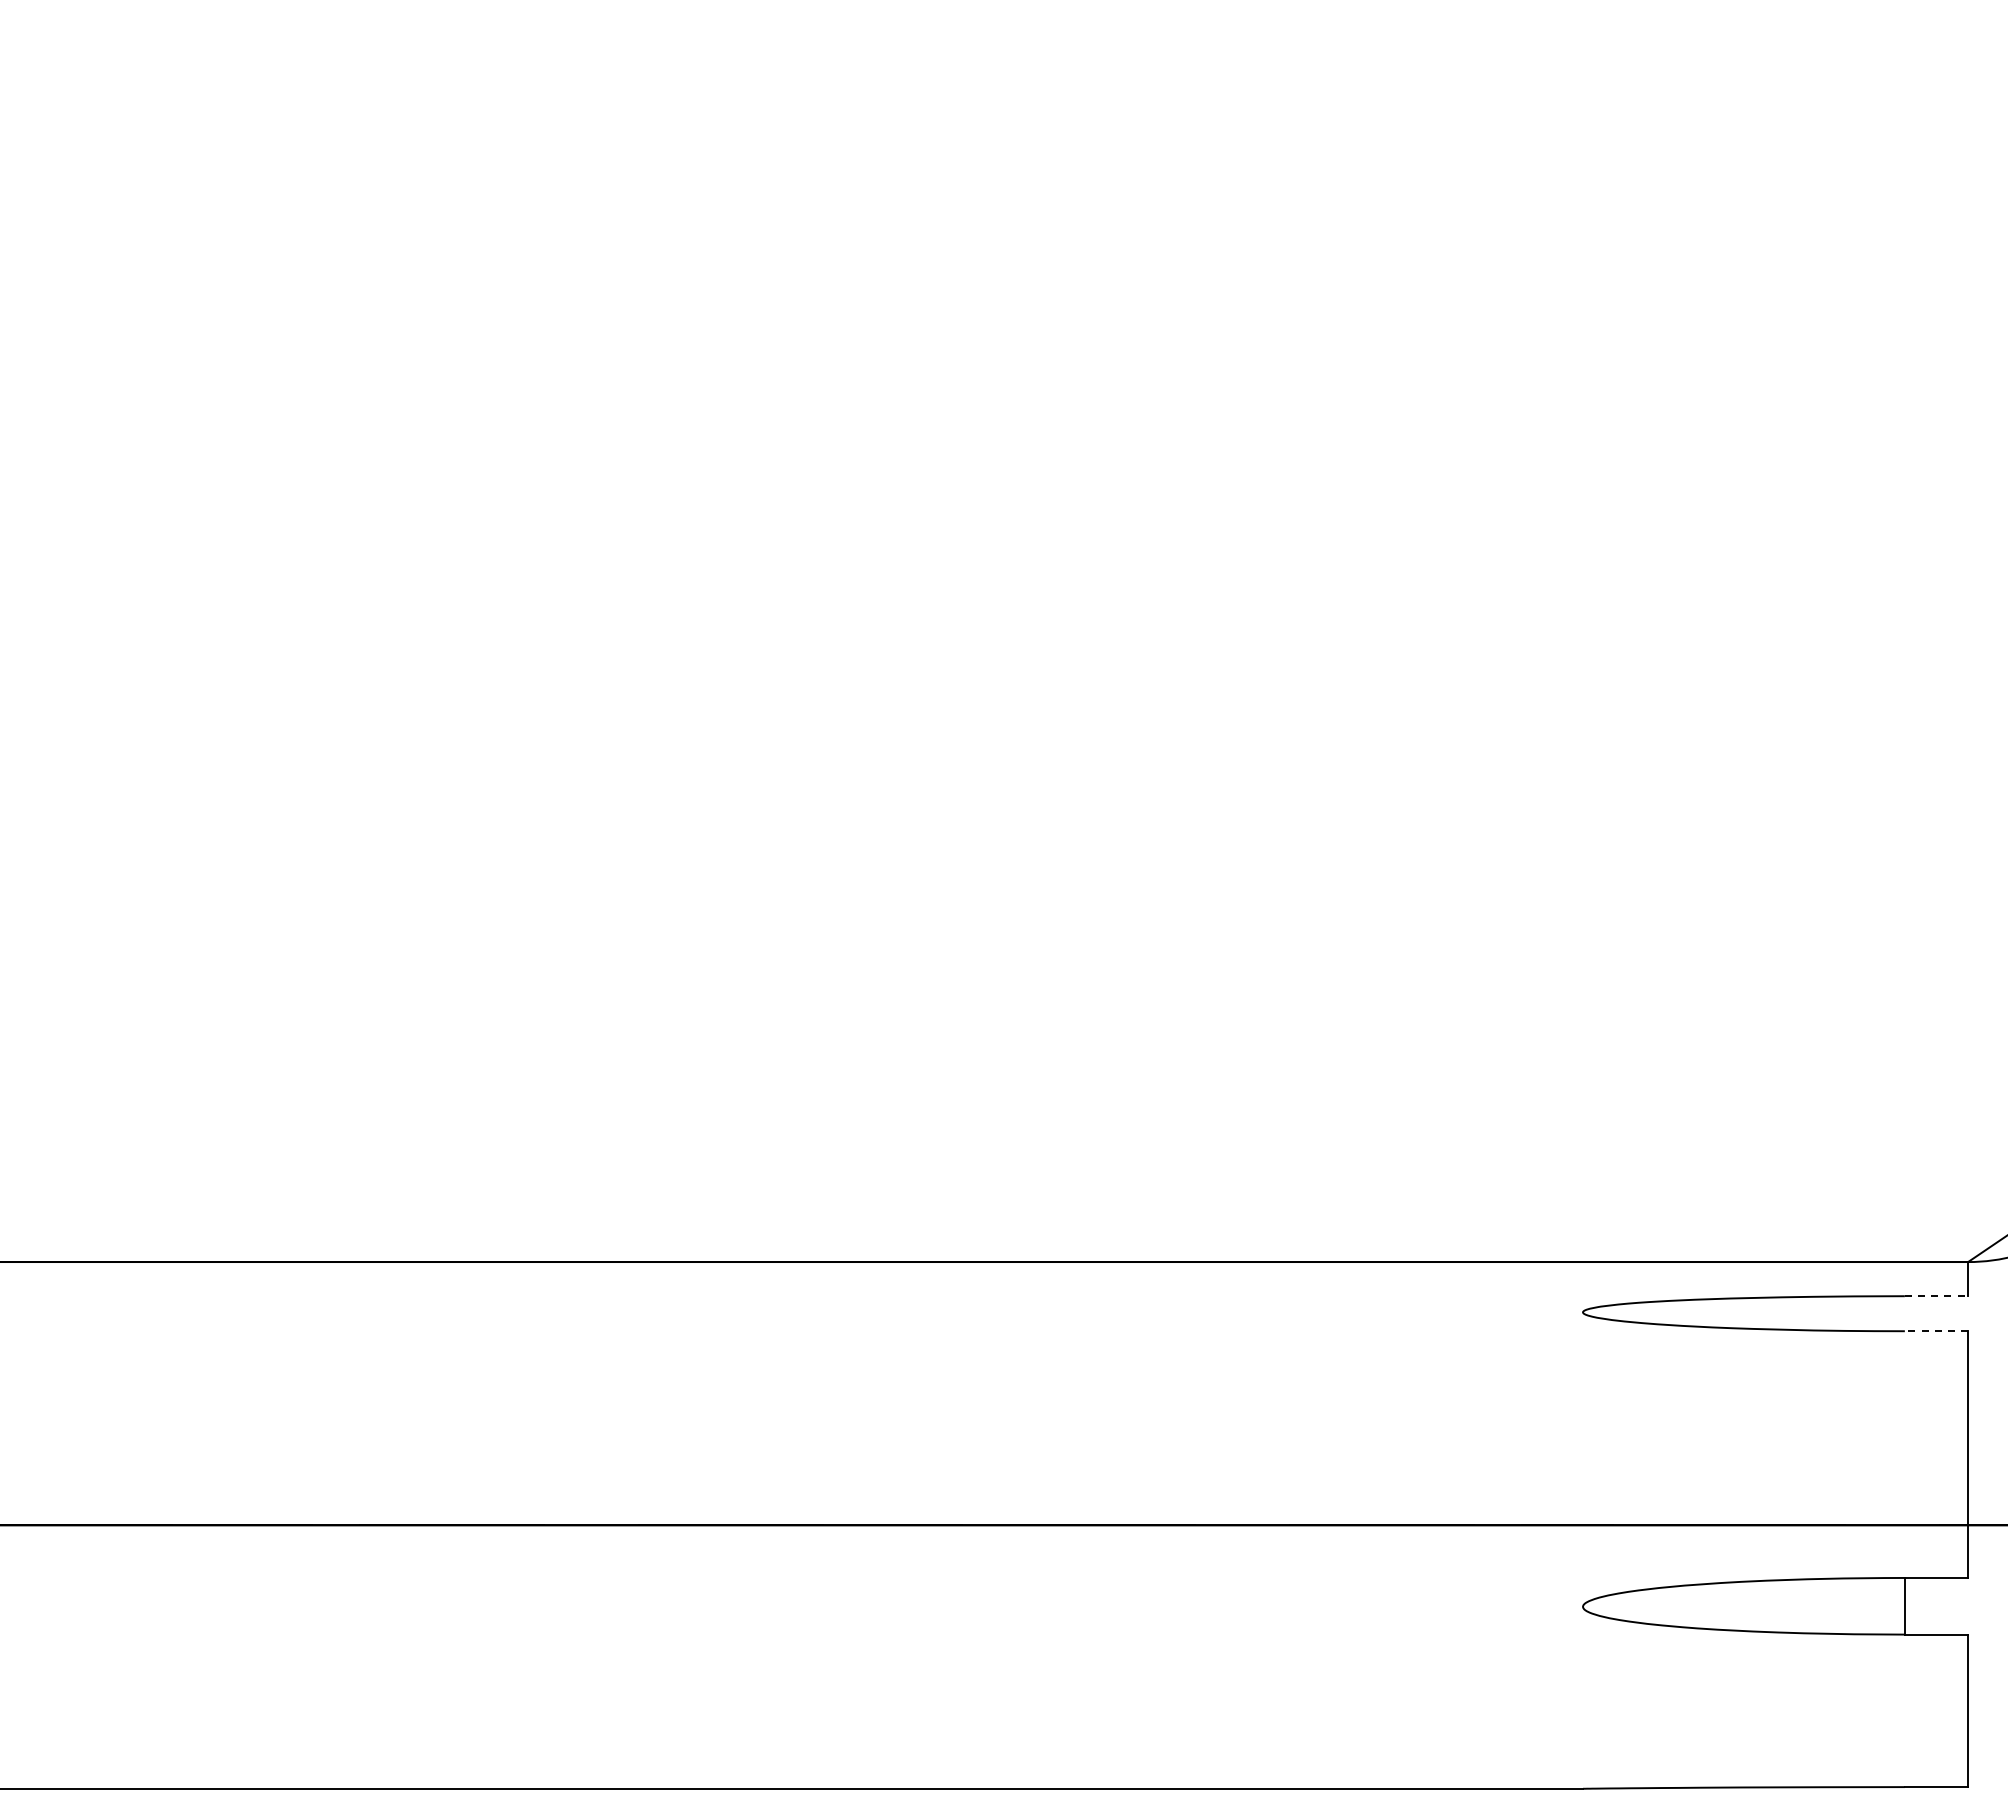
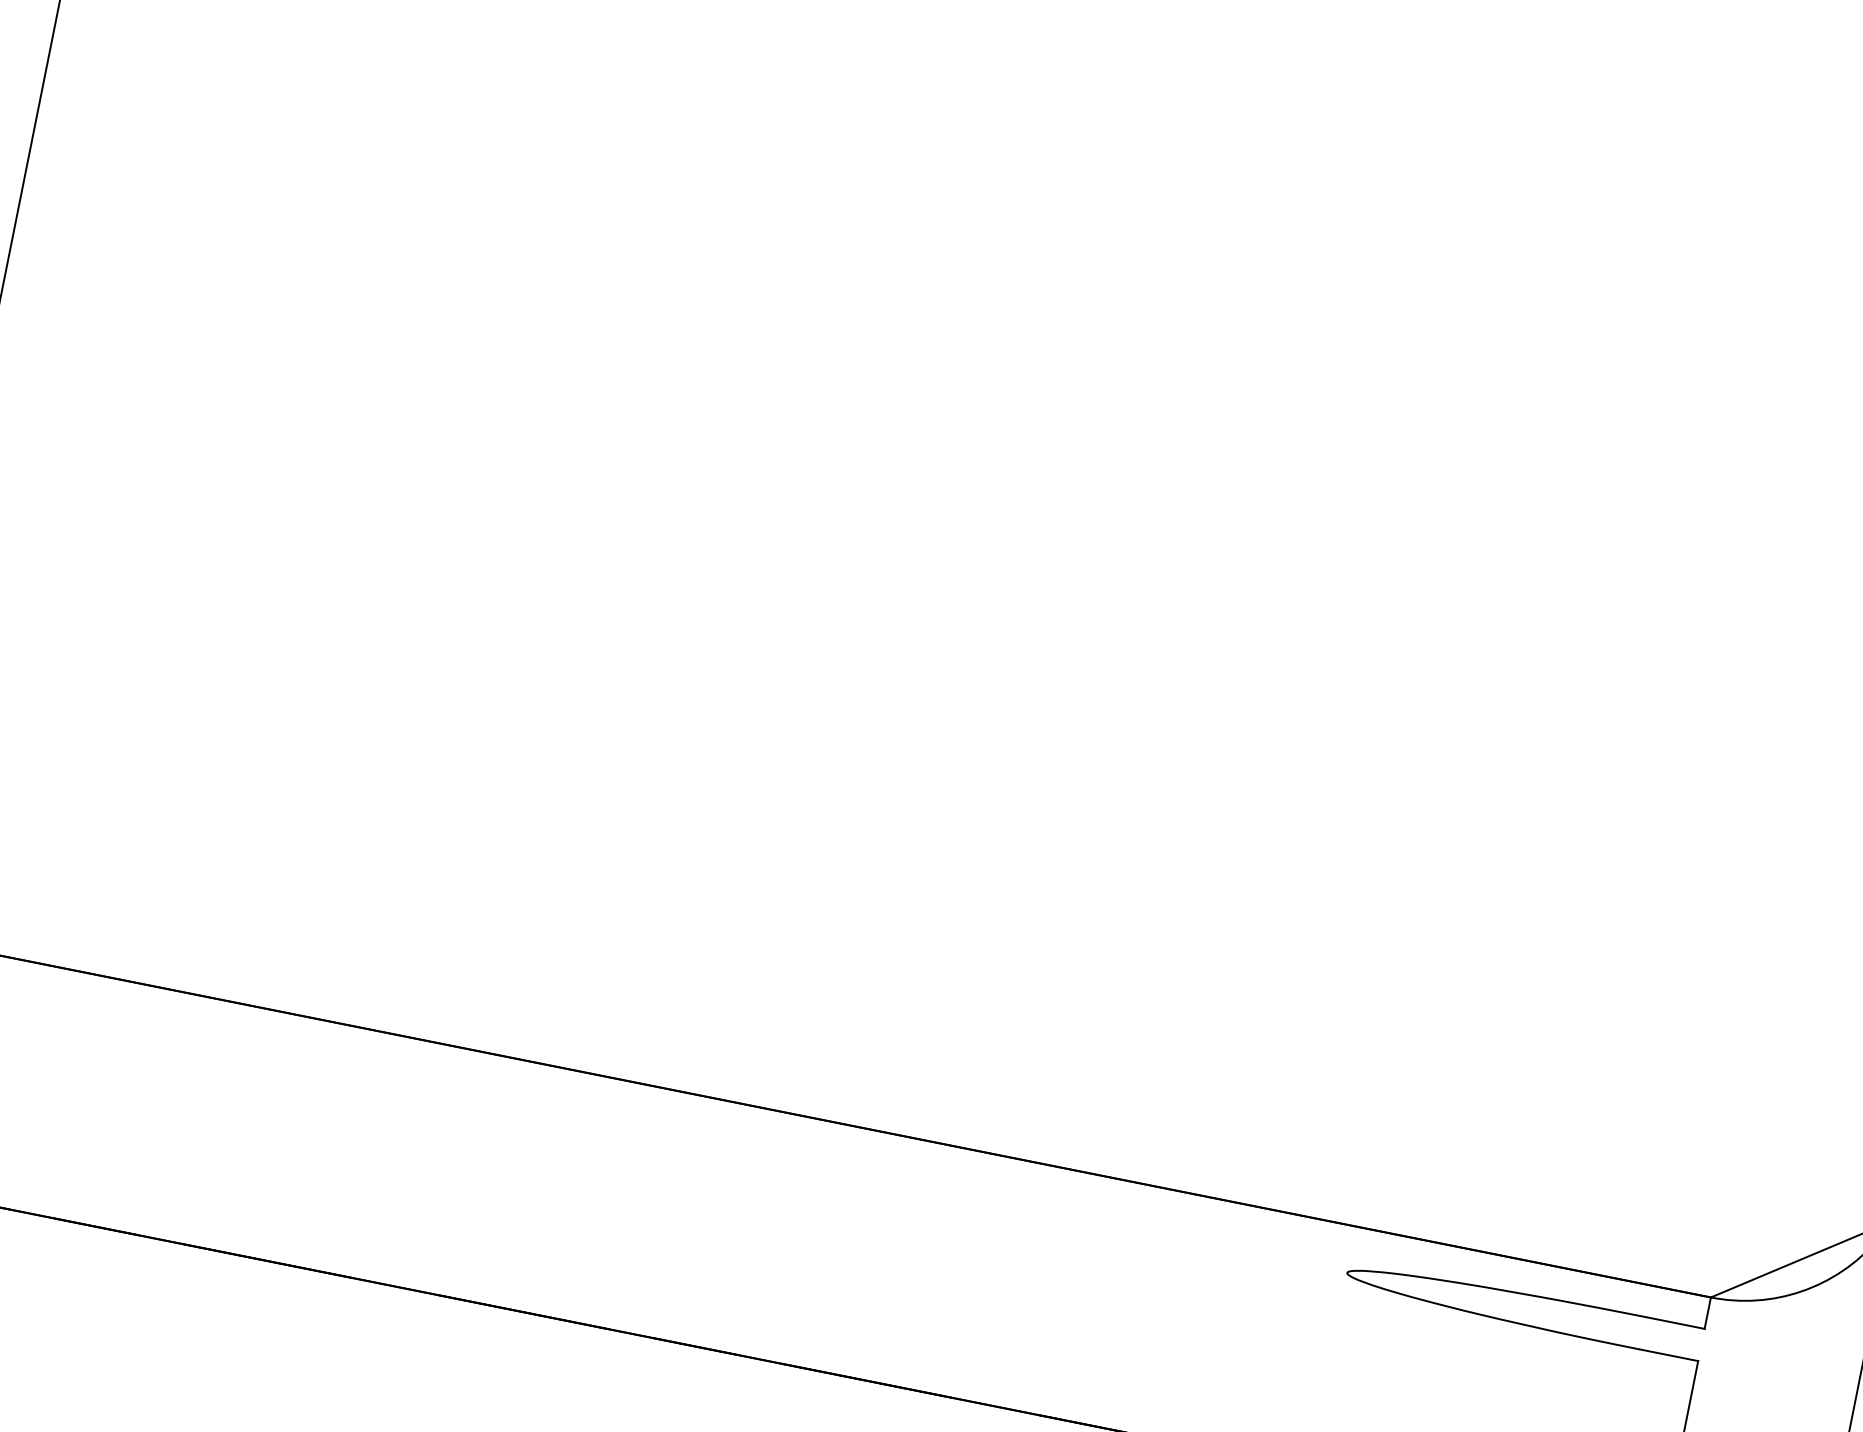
line: (1936, 1296) -> (1675, 1323), dashed -> solid
line: (1936, 1331) -> (1669, 1355), dashed -> solid

